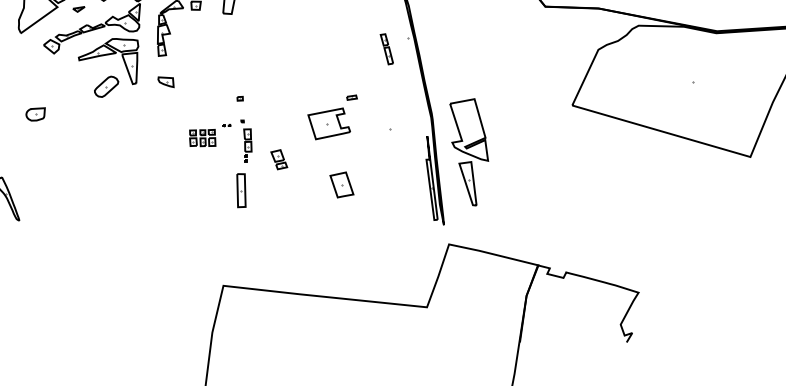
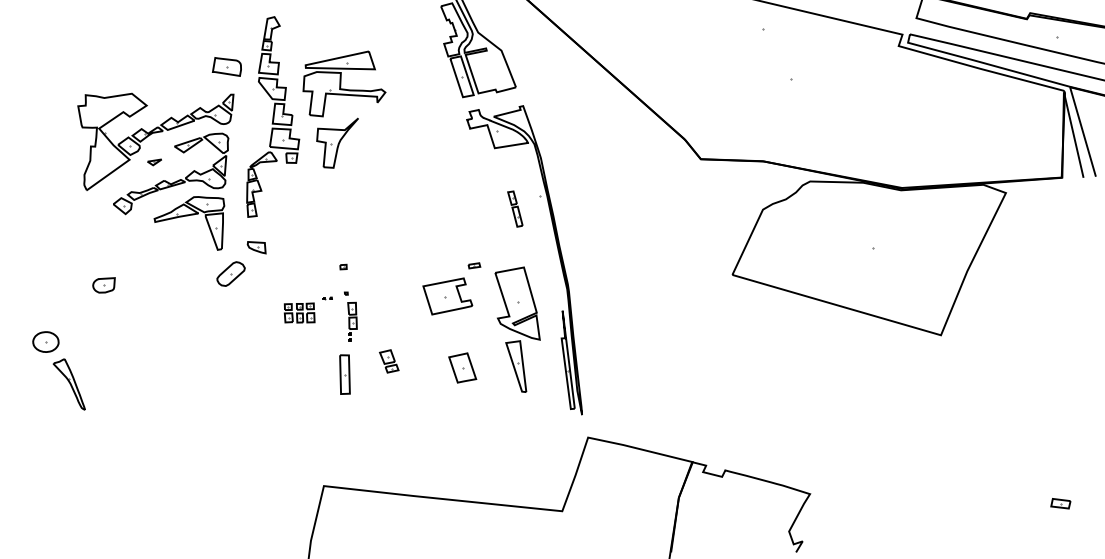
part: (106, 86) -> (230, 273), moved
part: (469, 152) -> (517, 329), moved
part: (279, 159) -> (389, 361), moved

